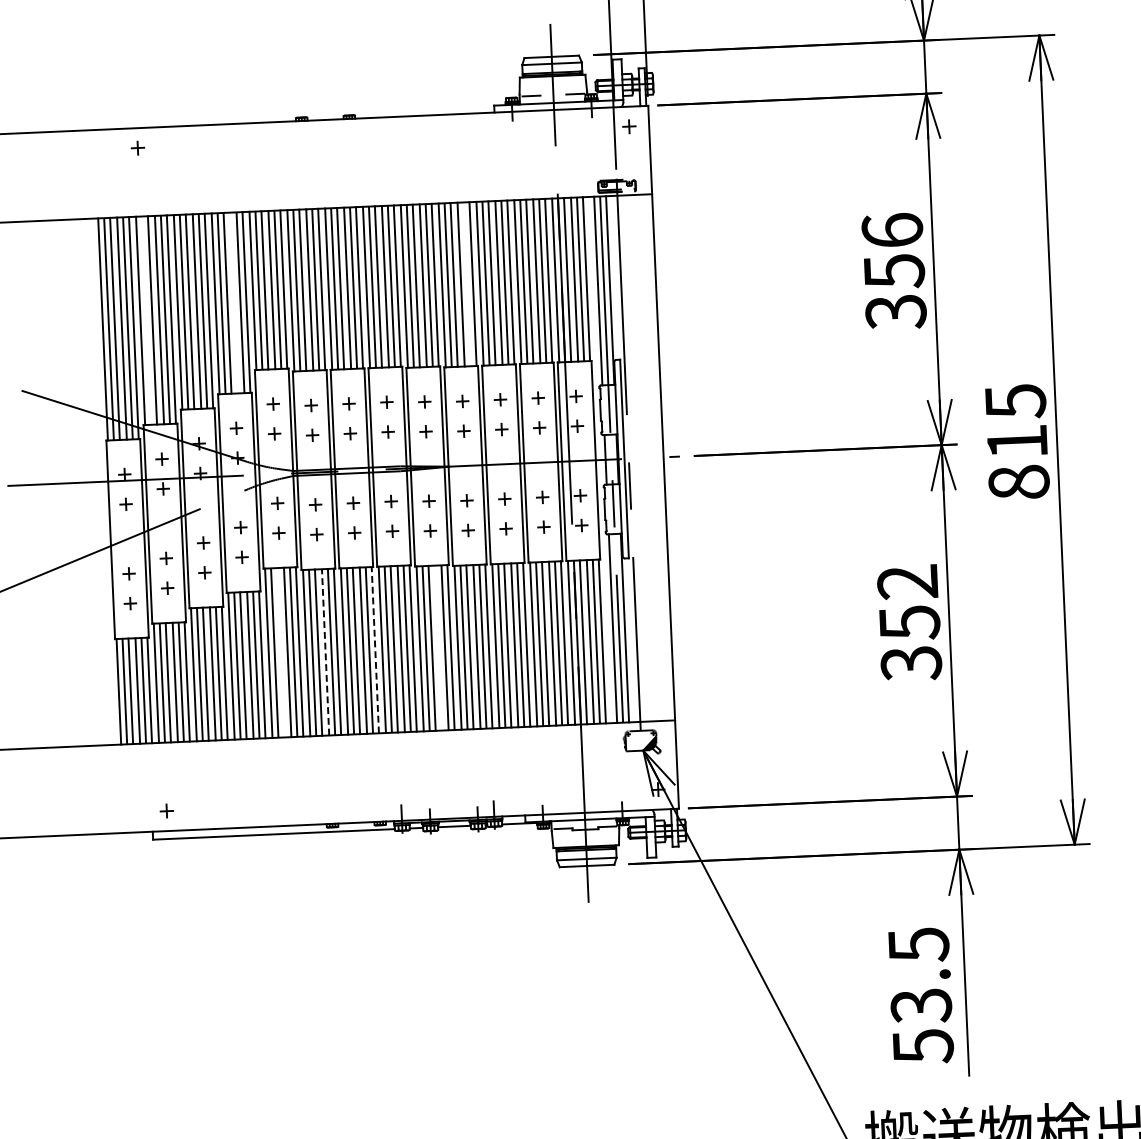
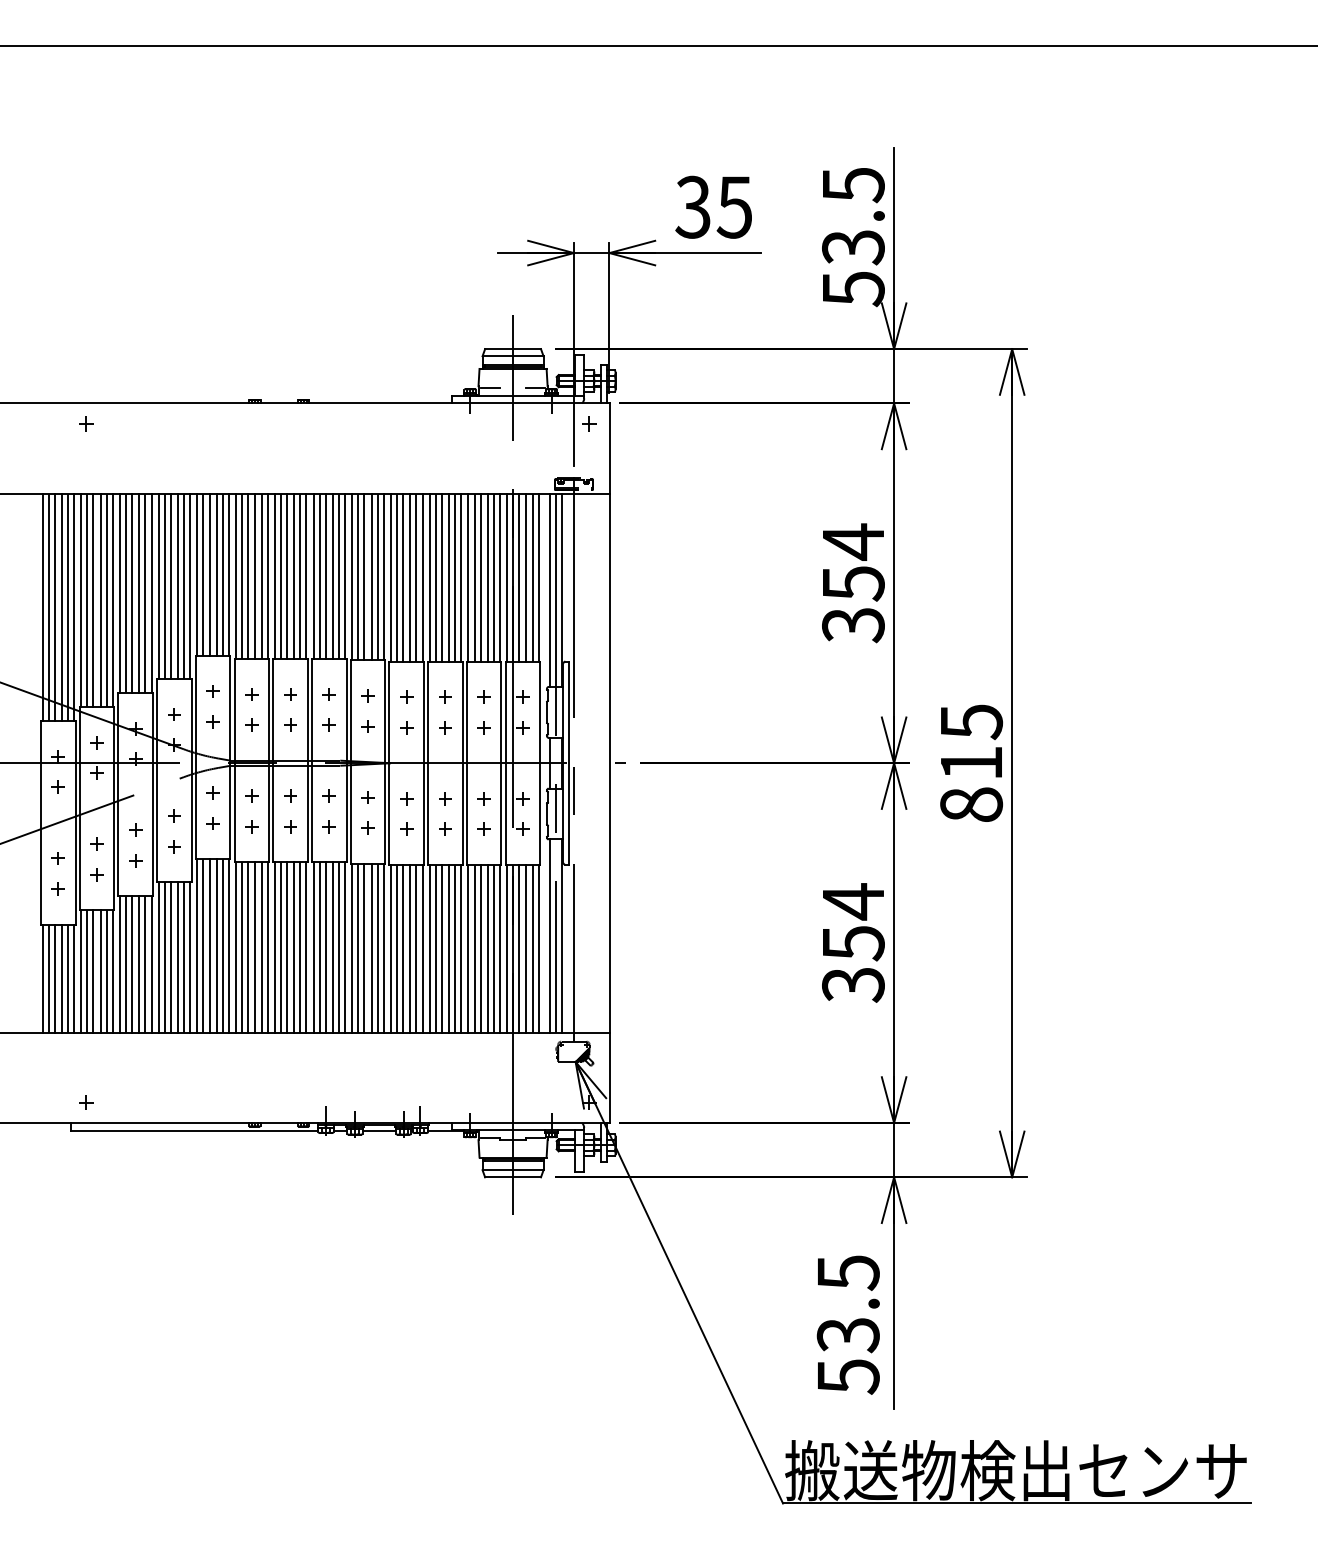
text: (892, 230) -> (853, 541), 356 -> 354
line: (467, 284) -> (416, 577), added
line: (234, 302) -> (178, 585), added
line: (146, 320) -> (87, 600), added
text: (906, 582) -> (852, 901), 352 -> 354
line: (438, 647) -> (371, 947), added
line: (375, 649) -> (306, 946), dashed -> solid
line: (325, 651) -> (255, 946), dashed -> solid
line: (280, 652) -> (209, 945), added

